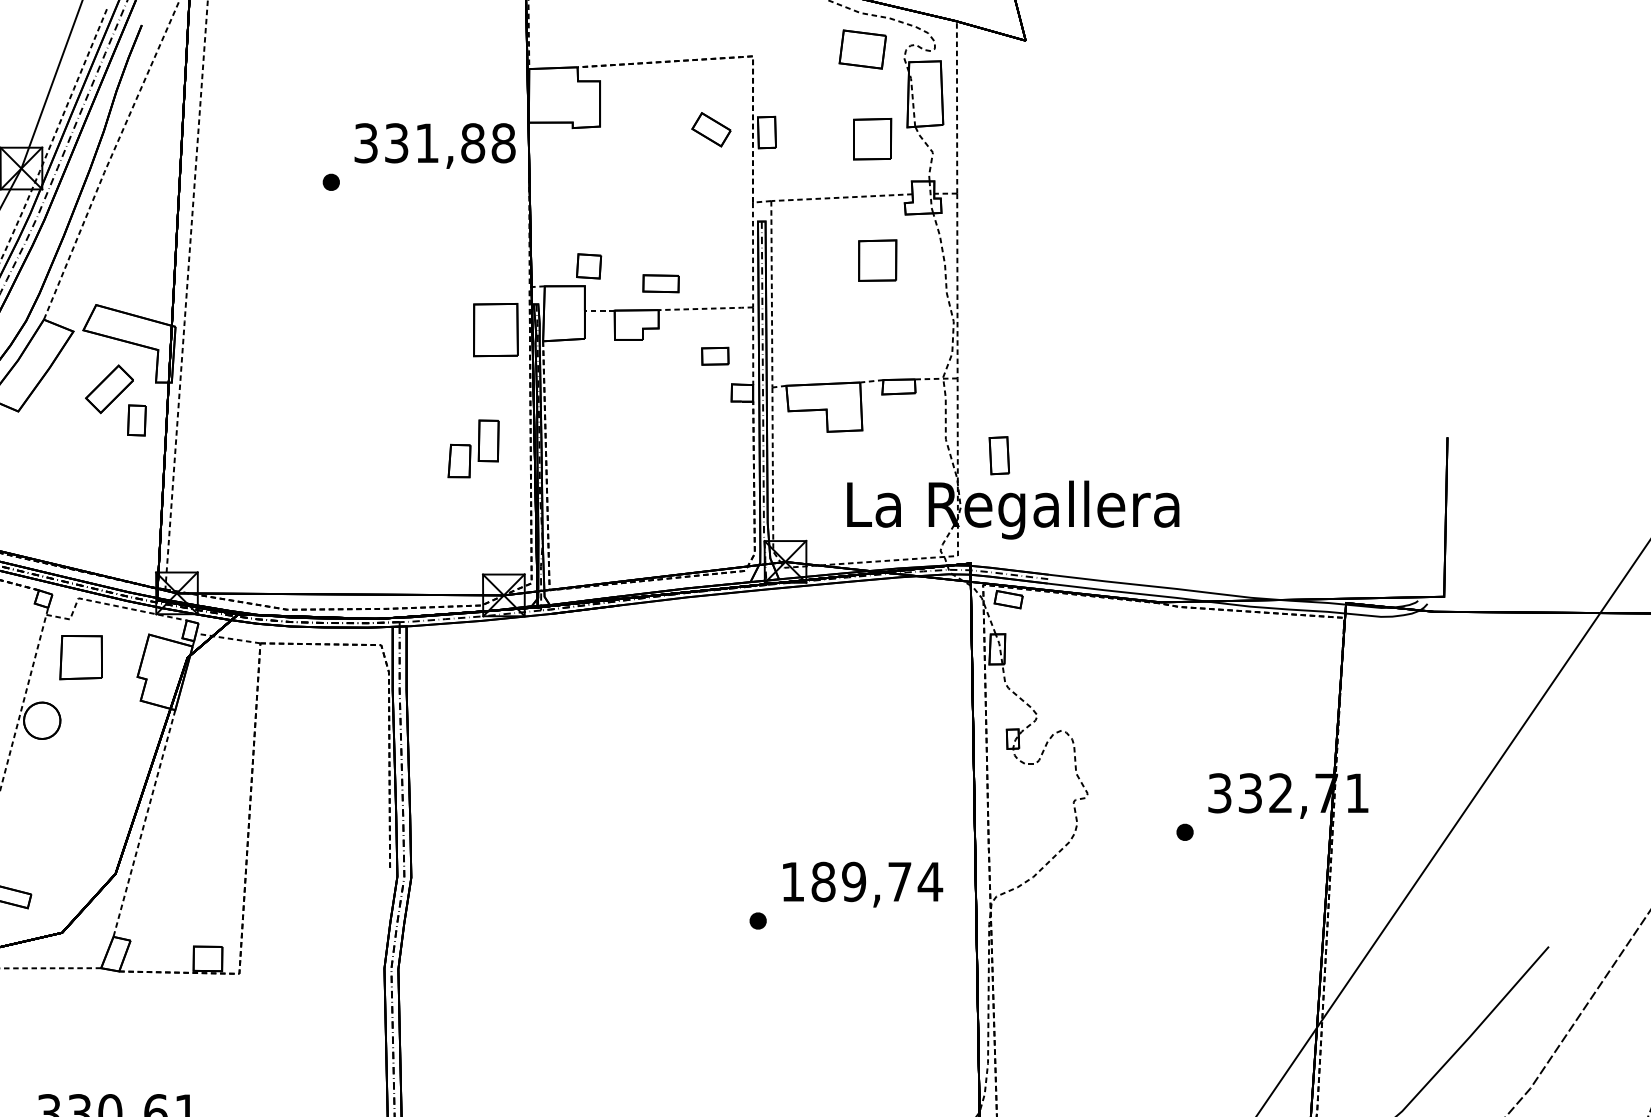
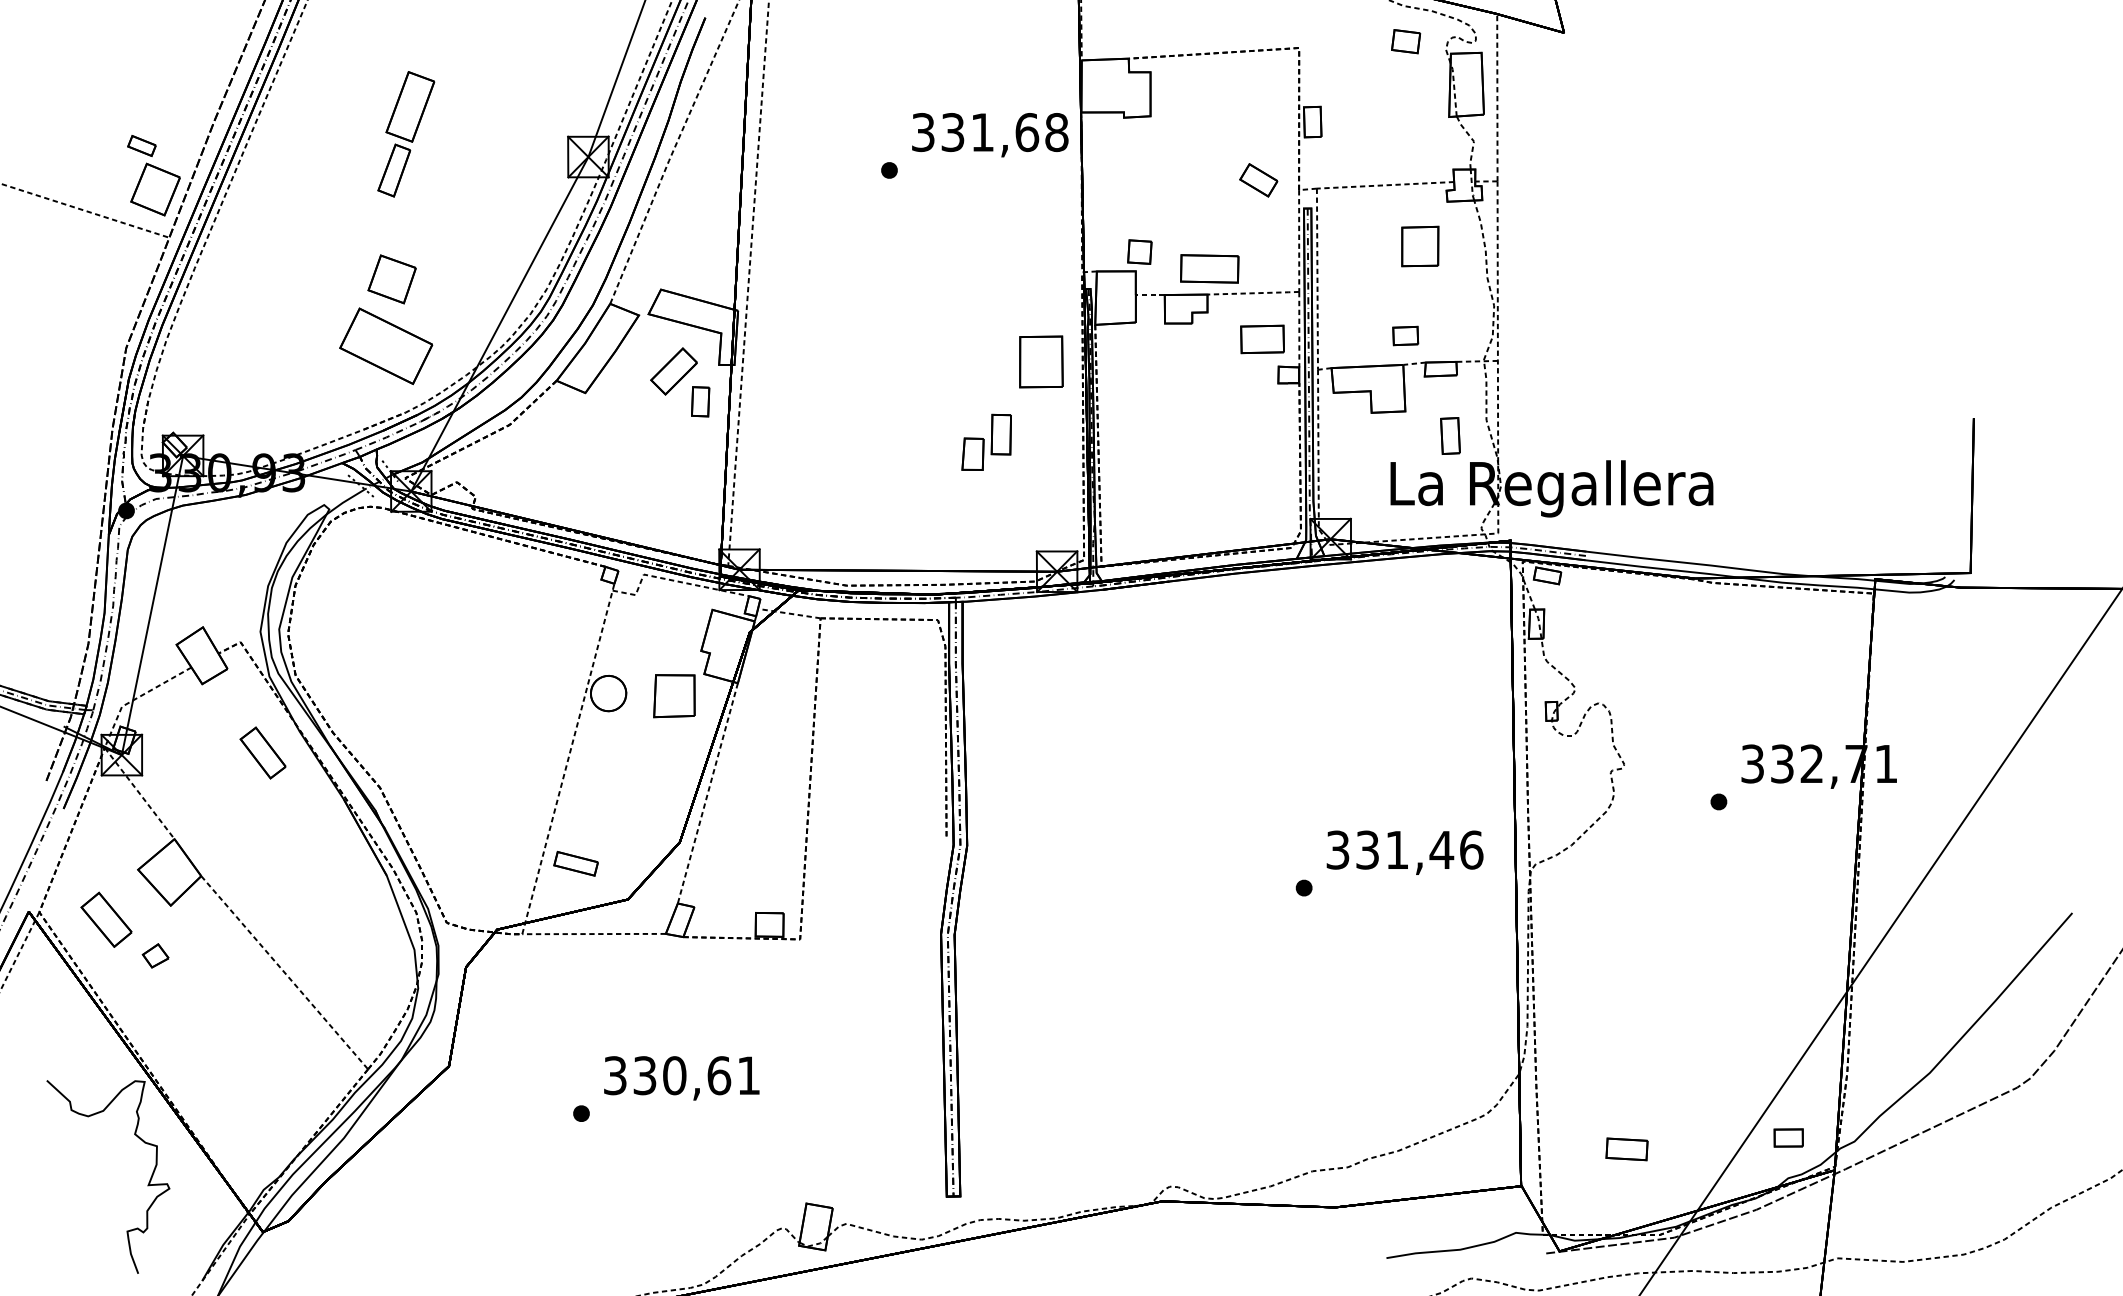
part: (863, 49) -> (1406, 41), size x0.62
part: (711, 129) -> (1258, 180), moved
part: (872, 139) -> (1415, 128), removed
text: (473, 143) -> (1027, 132), 331,88 -> 331,68
part: (660, 283) -> (1209, 268), size x1.67
part: (496, 329) -> (1041, 361), moved
part: (862, 352) -> (1405, 335), added
part: (715, 356) -> (1262, 339), size x1.67
part: (473, 447) -> (986, 441), moved
part: (999, 455) -> (1450, 435), moved
part: (81, 657) -> (674, 696), moved
text: (861, 881) -> (1404, 849), 189,74 -> 331,46

